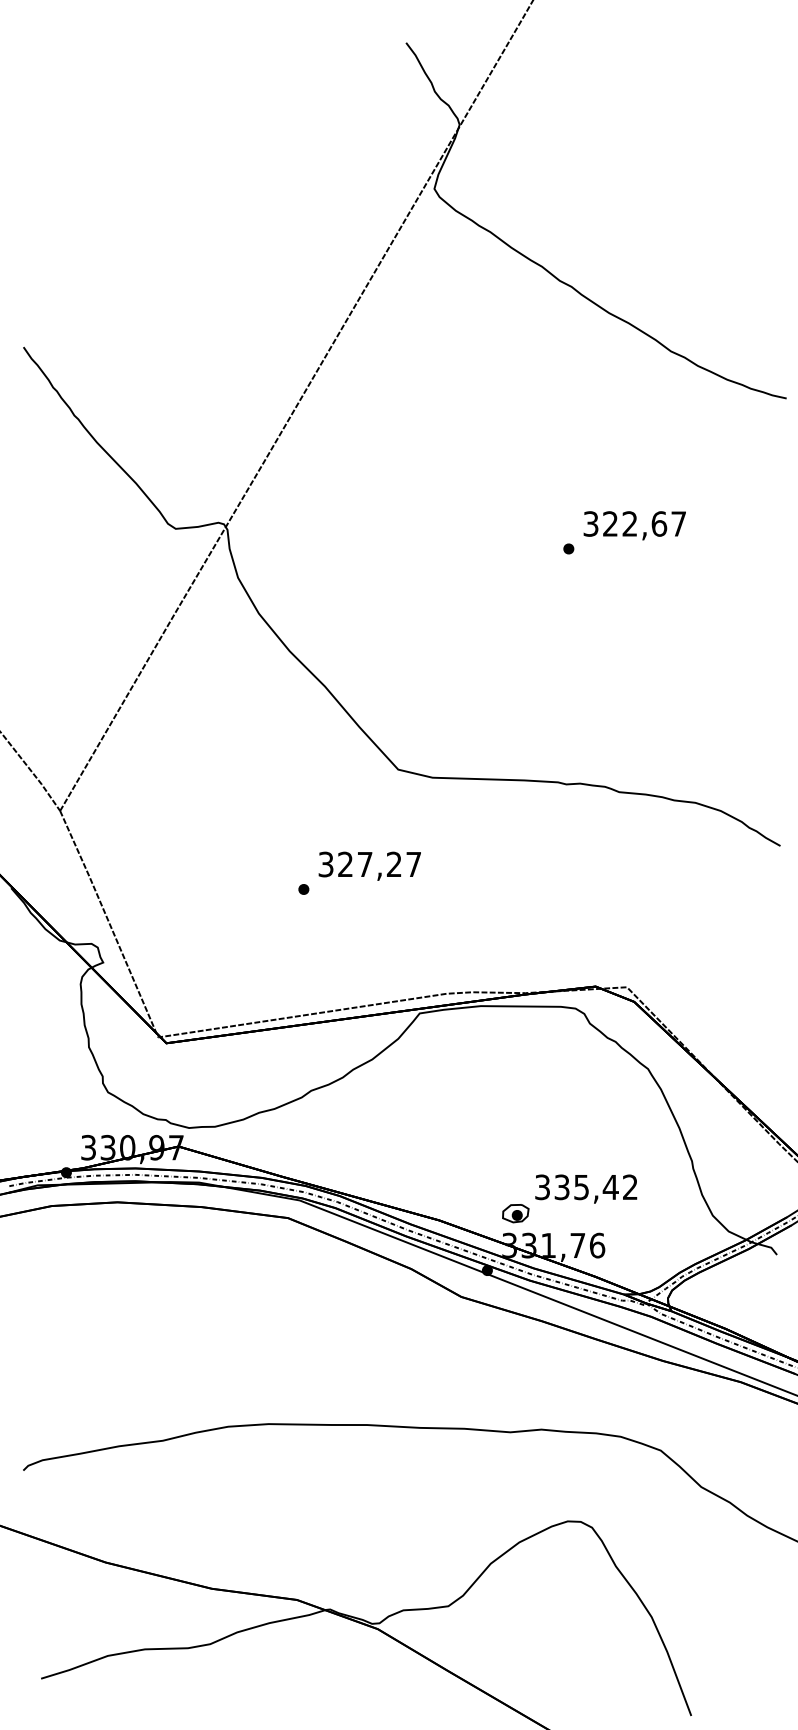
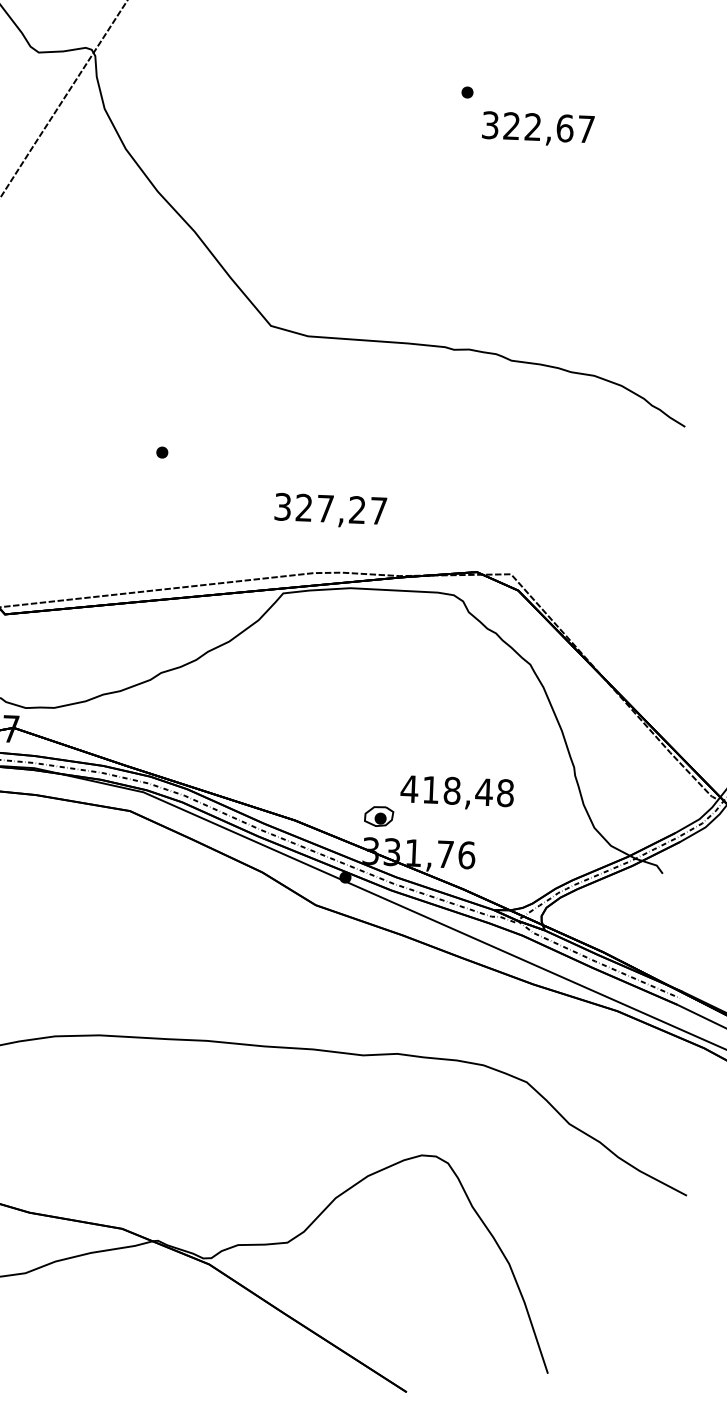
text: (634, 525) -> (537, 128), moved
text: (369, 865) -> (330, 510), moved
text: (586, 1187) -> (457, 791), 335,42 -> 418,48

